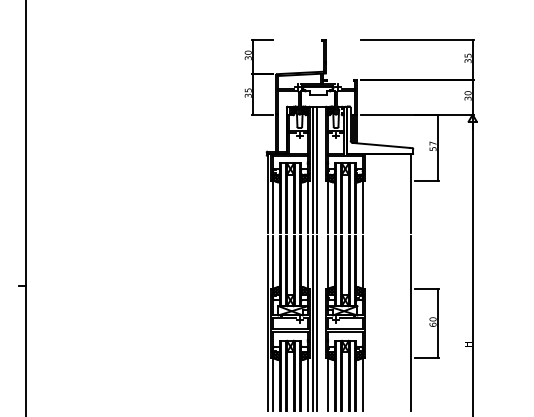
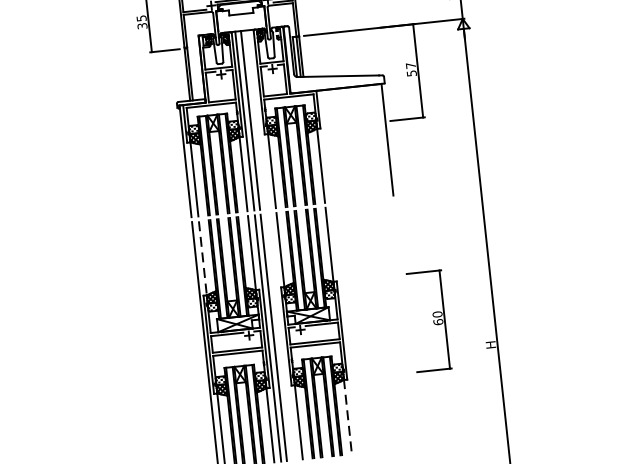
line: (273, 263) -> (203, 259), solid -> dashed
line: (411, 323) -> (407, 323), removed
line: (362, 384) -> (347, 417), solid -> dashed

